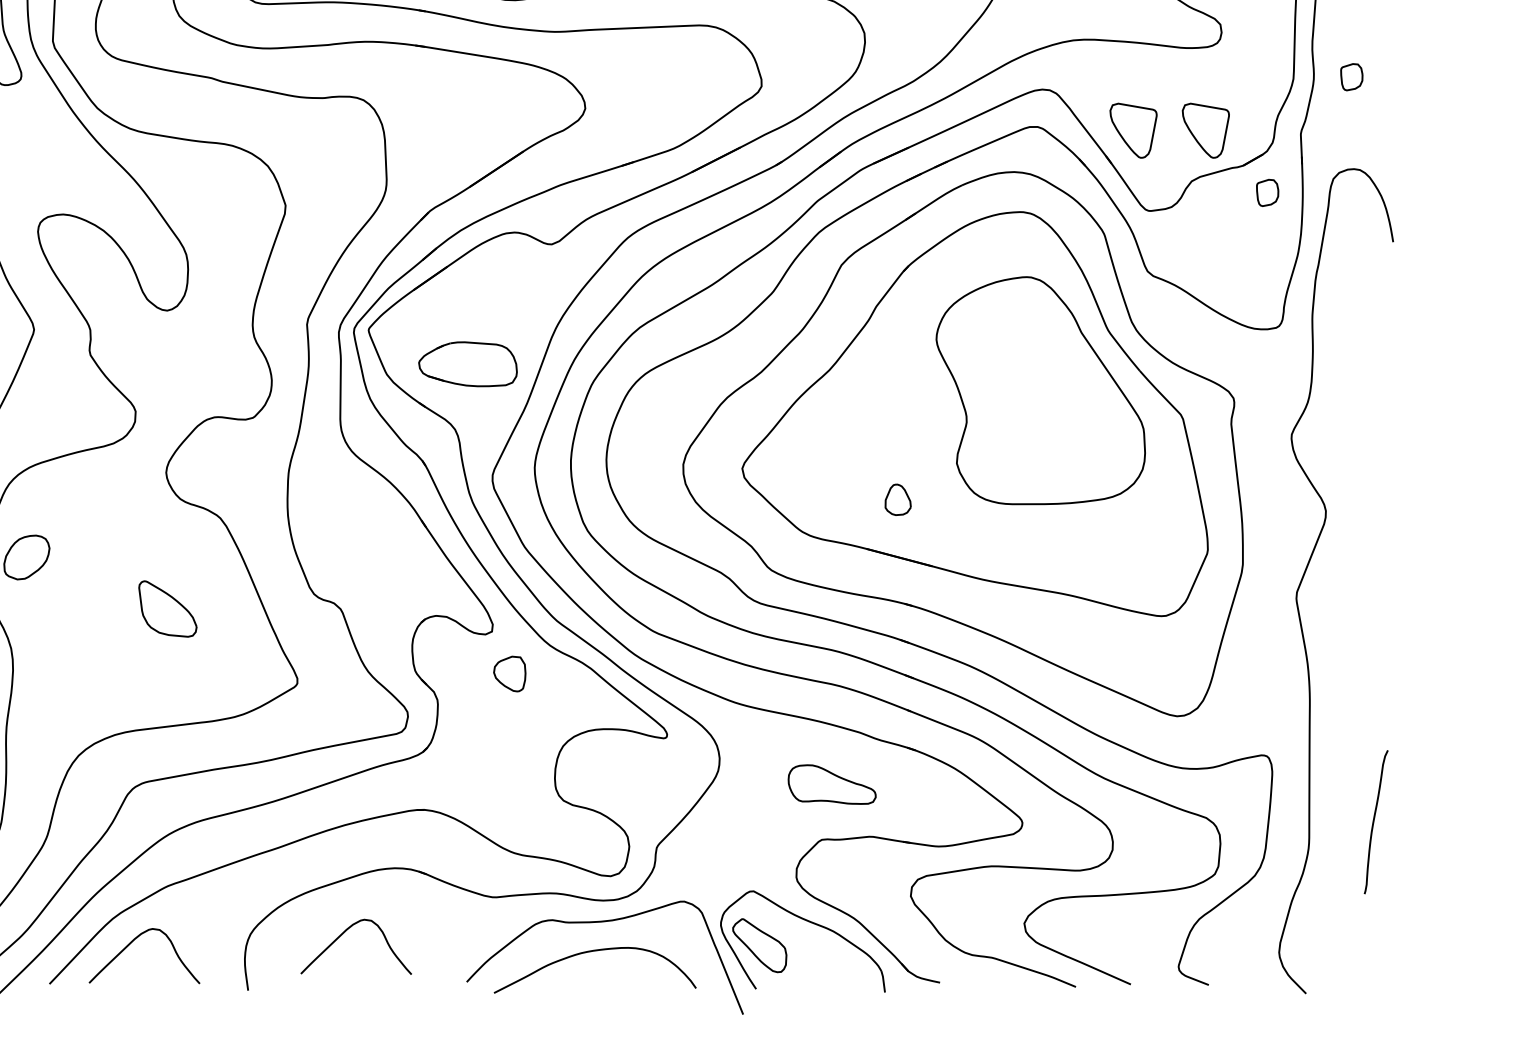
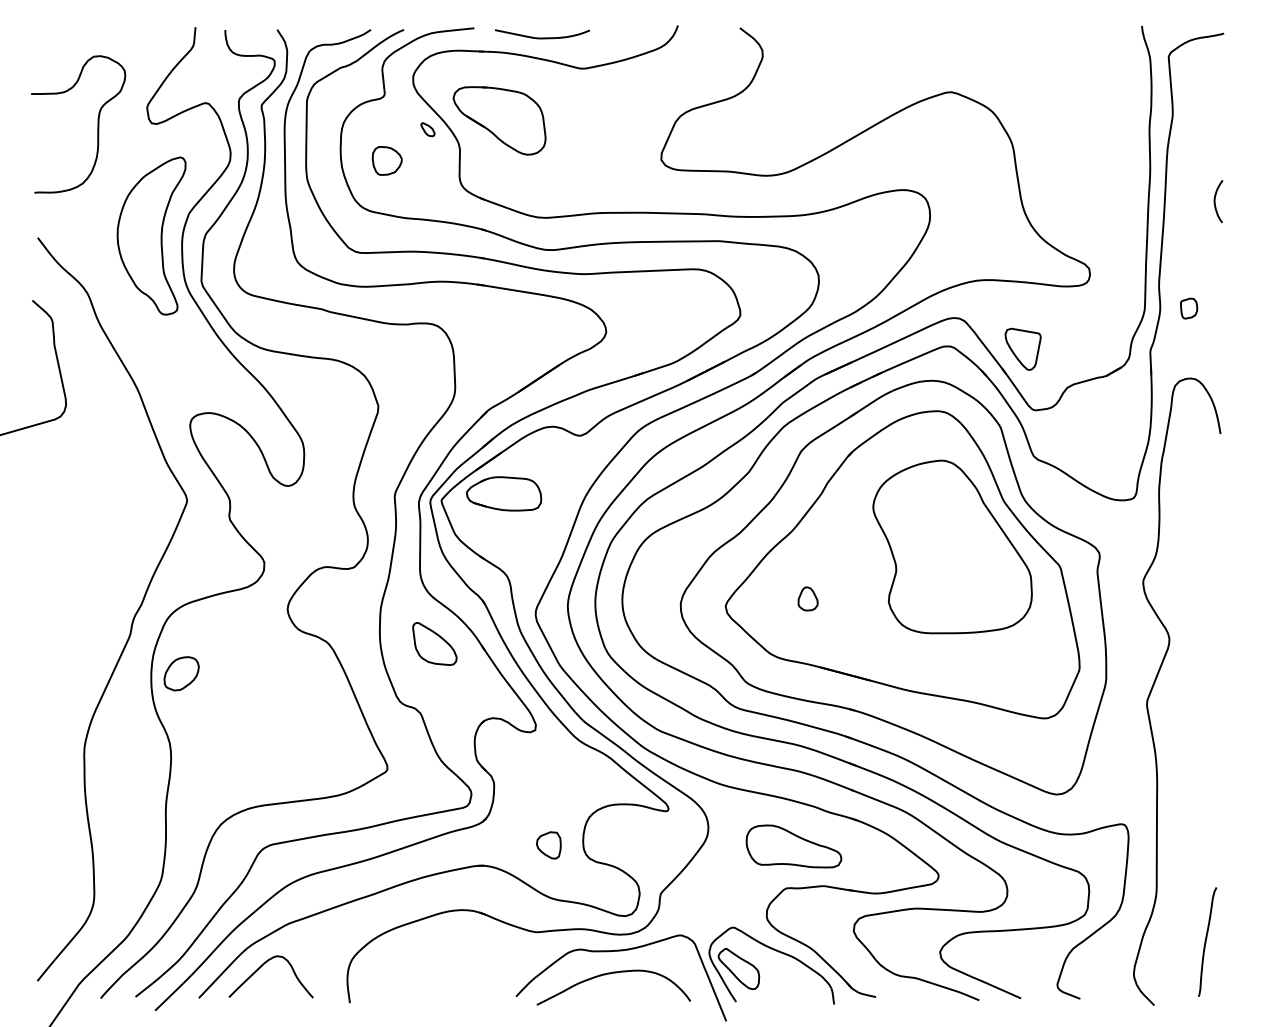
part: (1205, 129) -> (1077, 348), removed
part: (1268, 192) -> (1125, 396), removed
part: (468, 363) -> (504, 493), moved
part: (897, 499) -> (807, 598), moved
part: (167, 608) -> (434, 643), moved
part: (509, 674) -> (548, 845), moved
part: (831, 784) -> (793, 846), size x1.43
curve: (1374, 821) -> (1206, 941), moved
curve: (343, 934) -> (422, 960), removed

